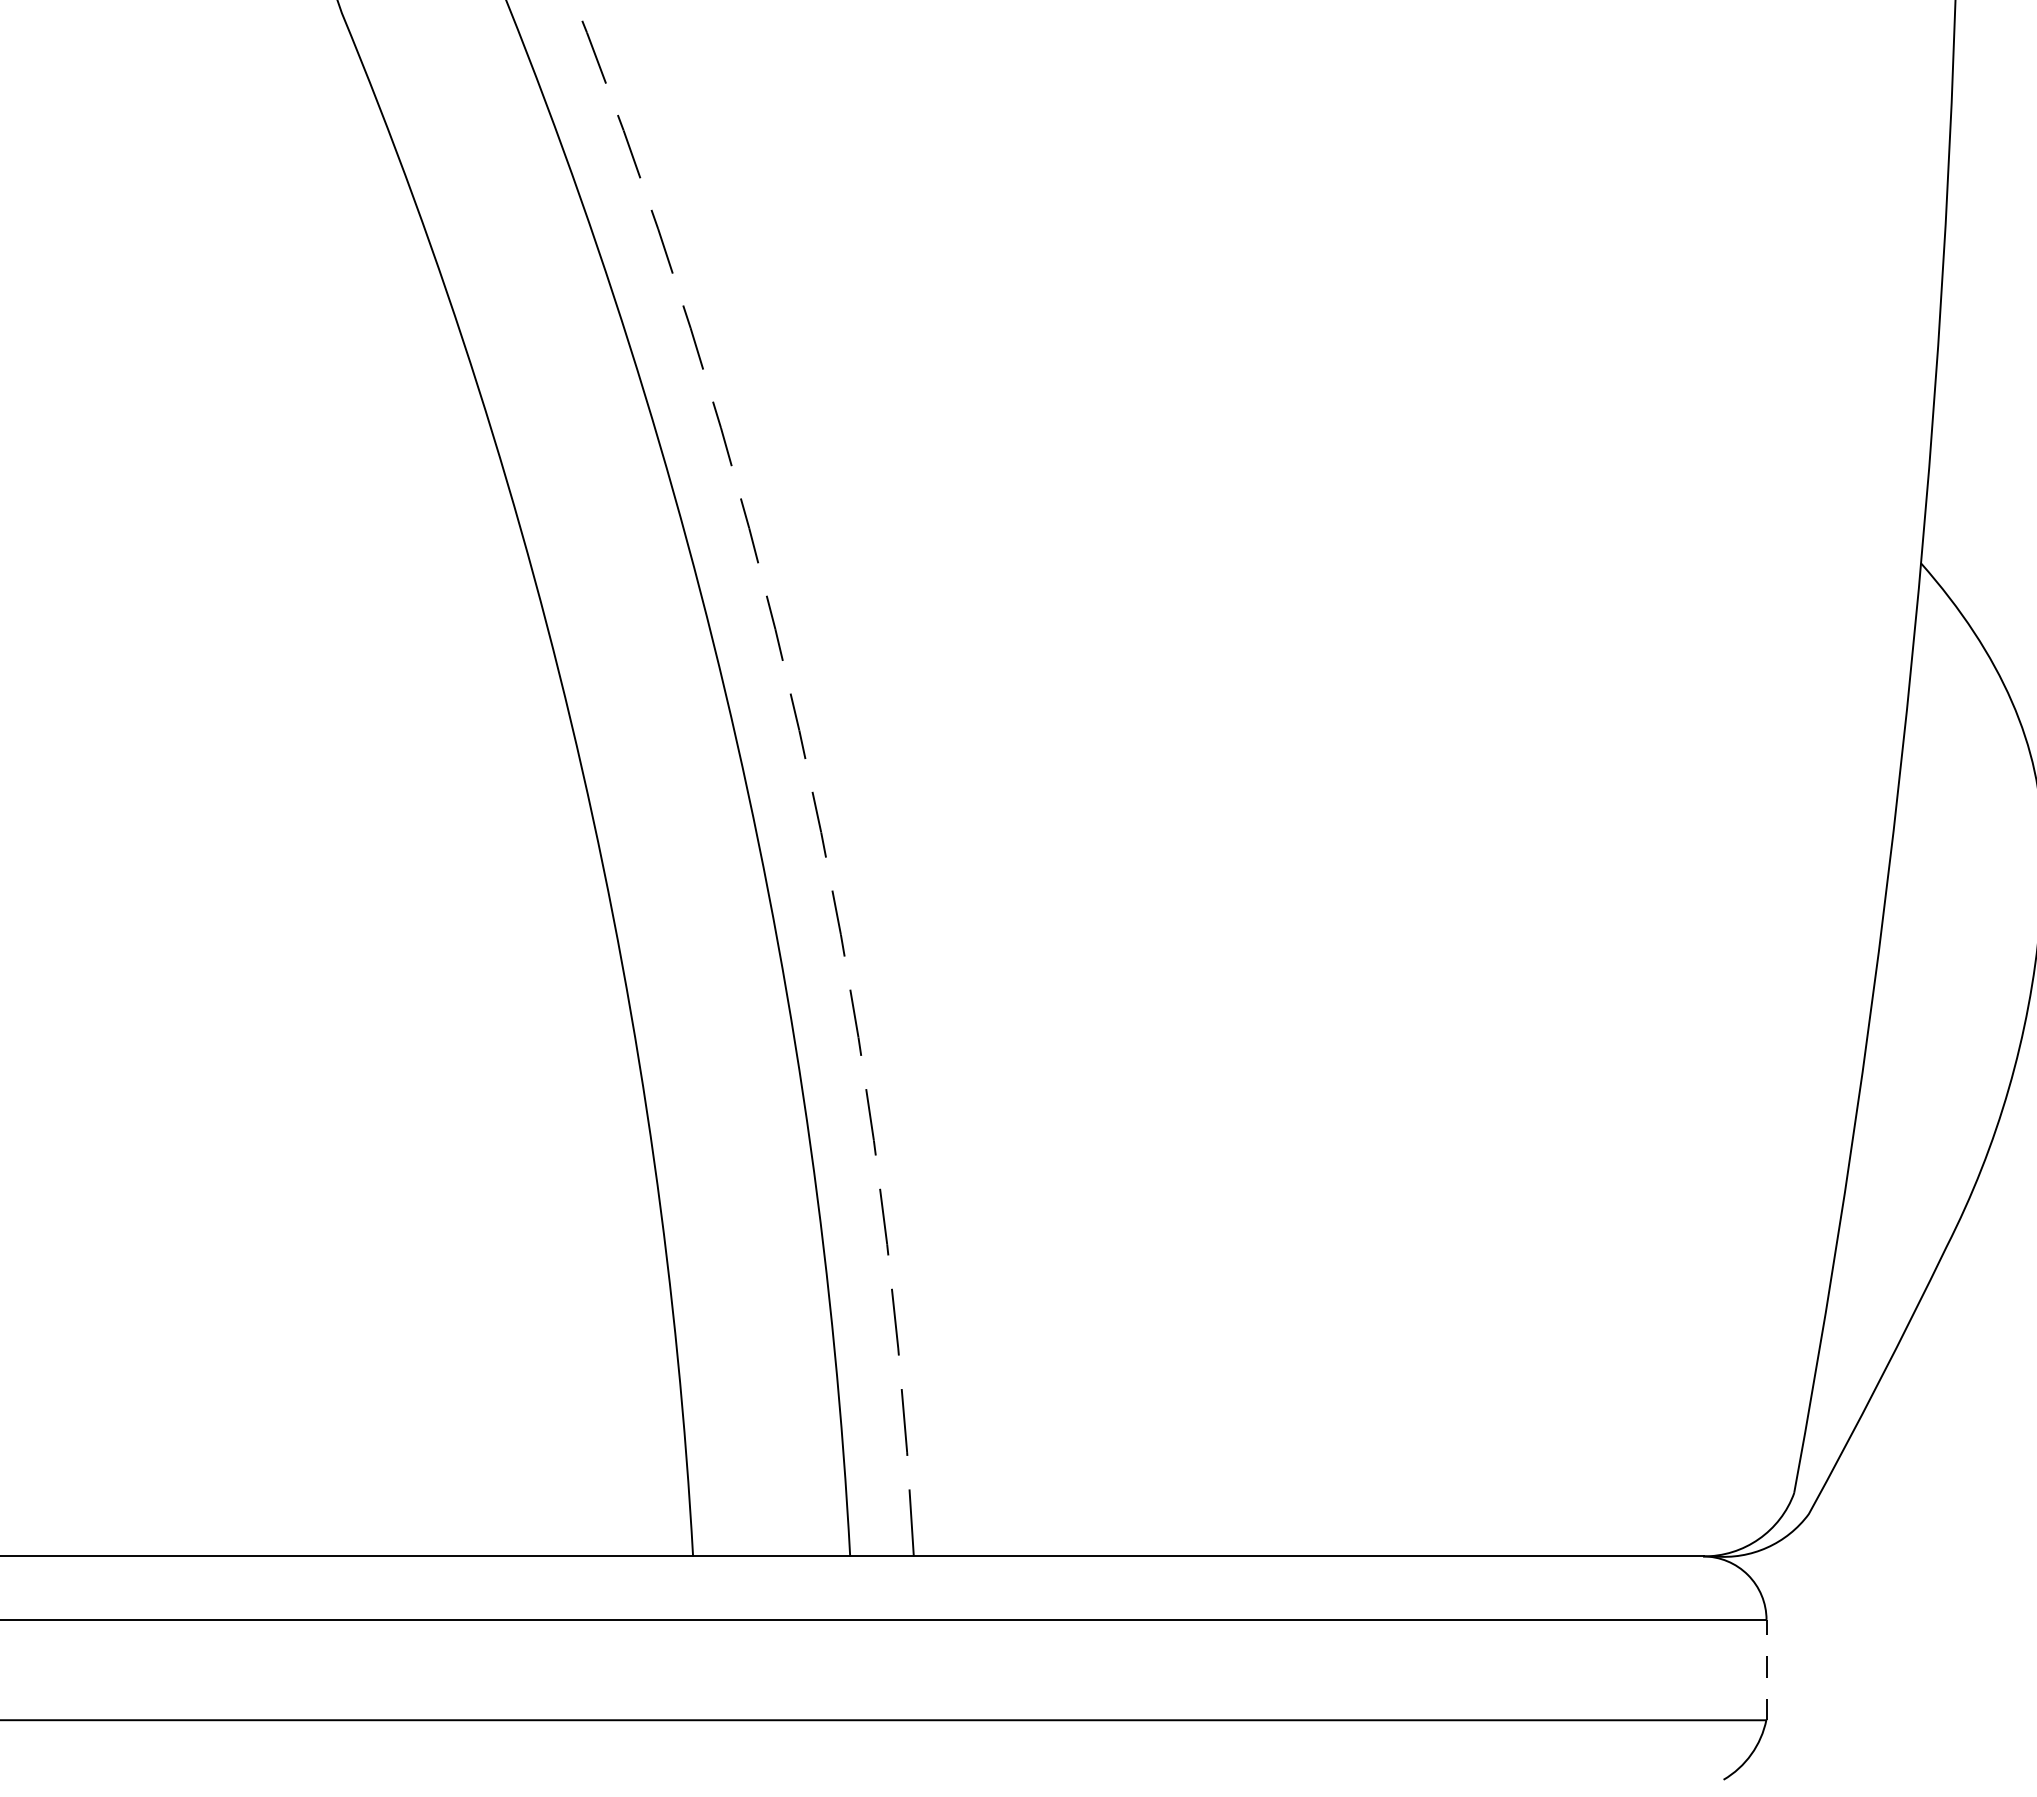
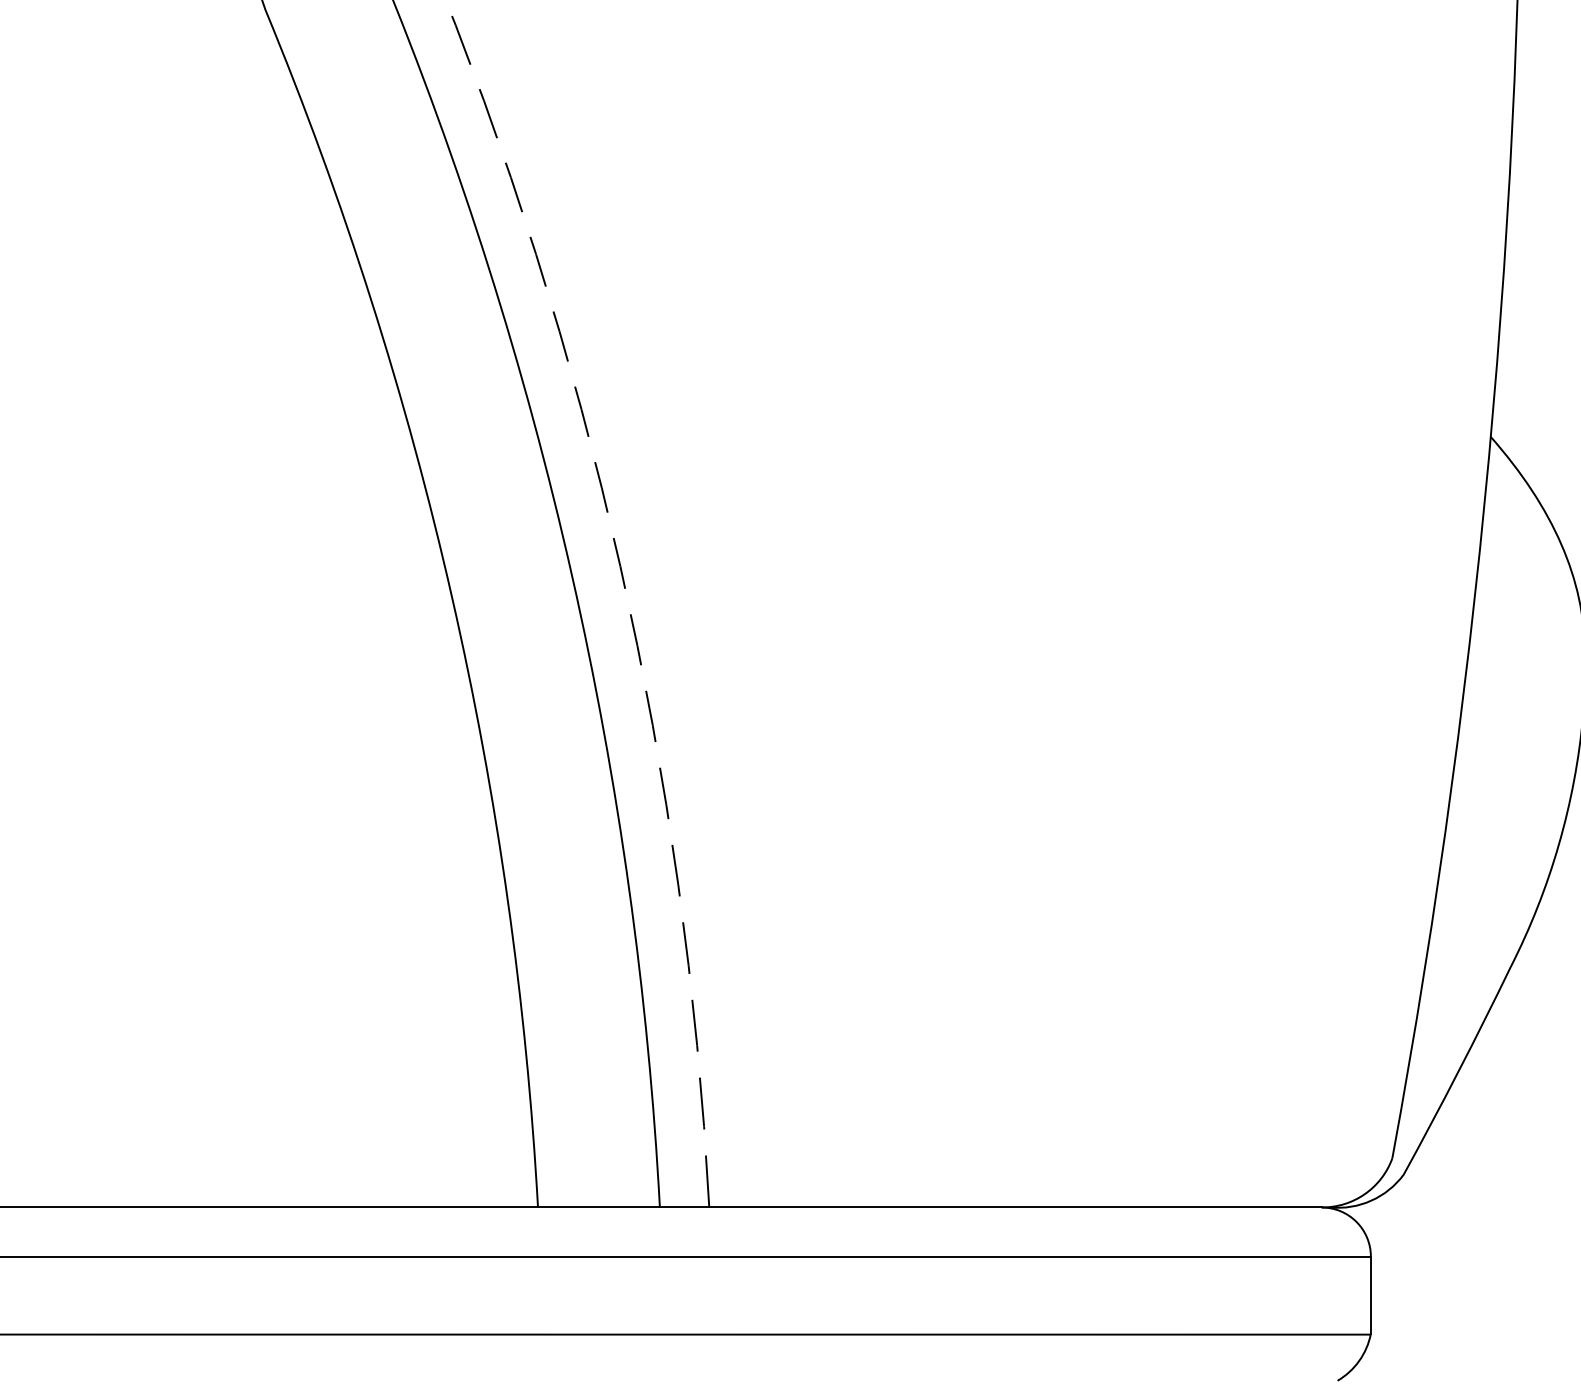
line: (1766, 1669) -> (1370, 1295), dashed -> solid

